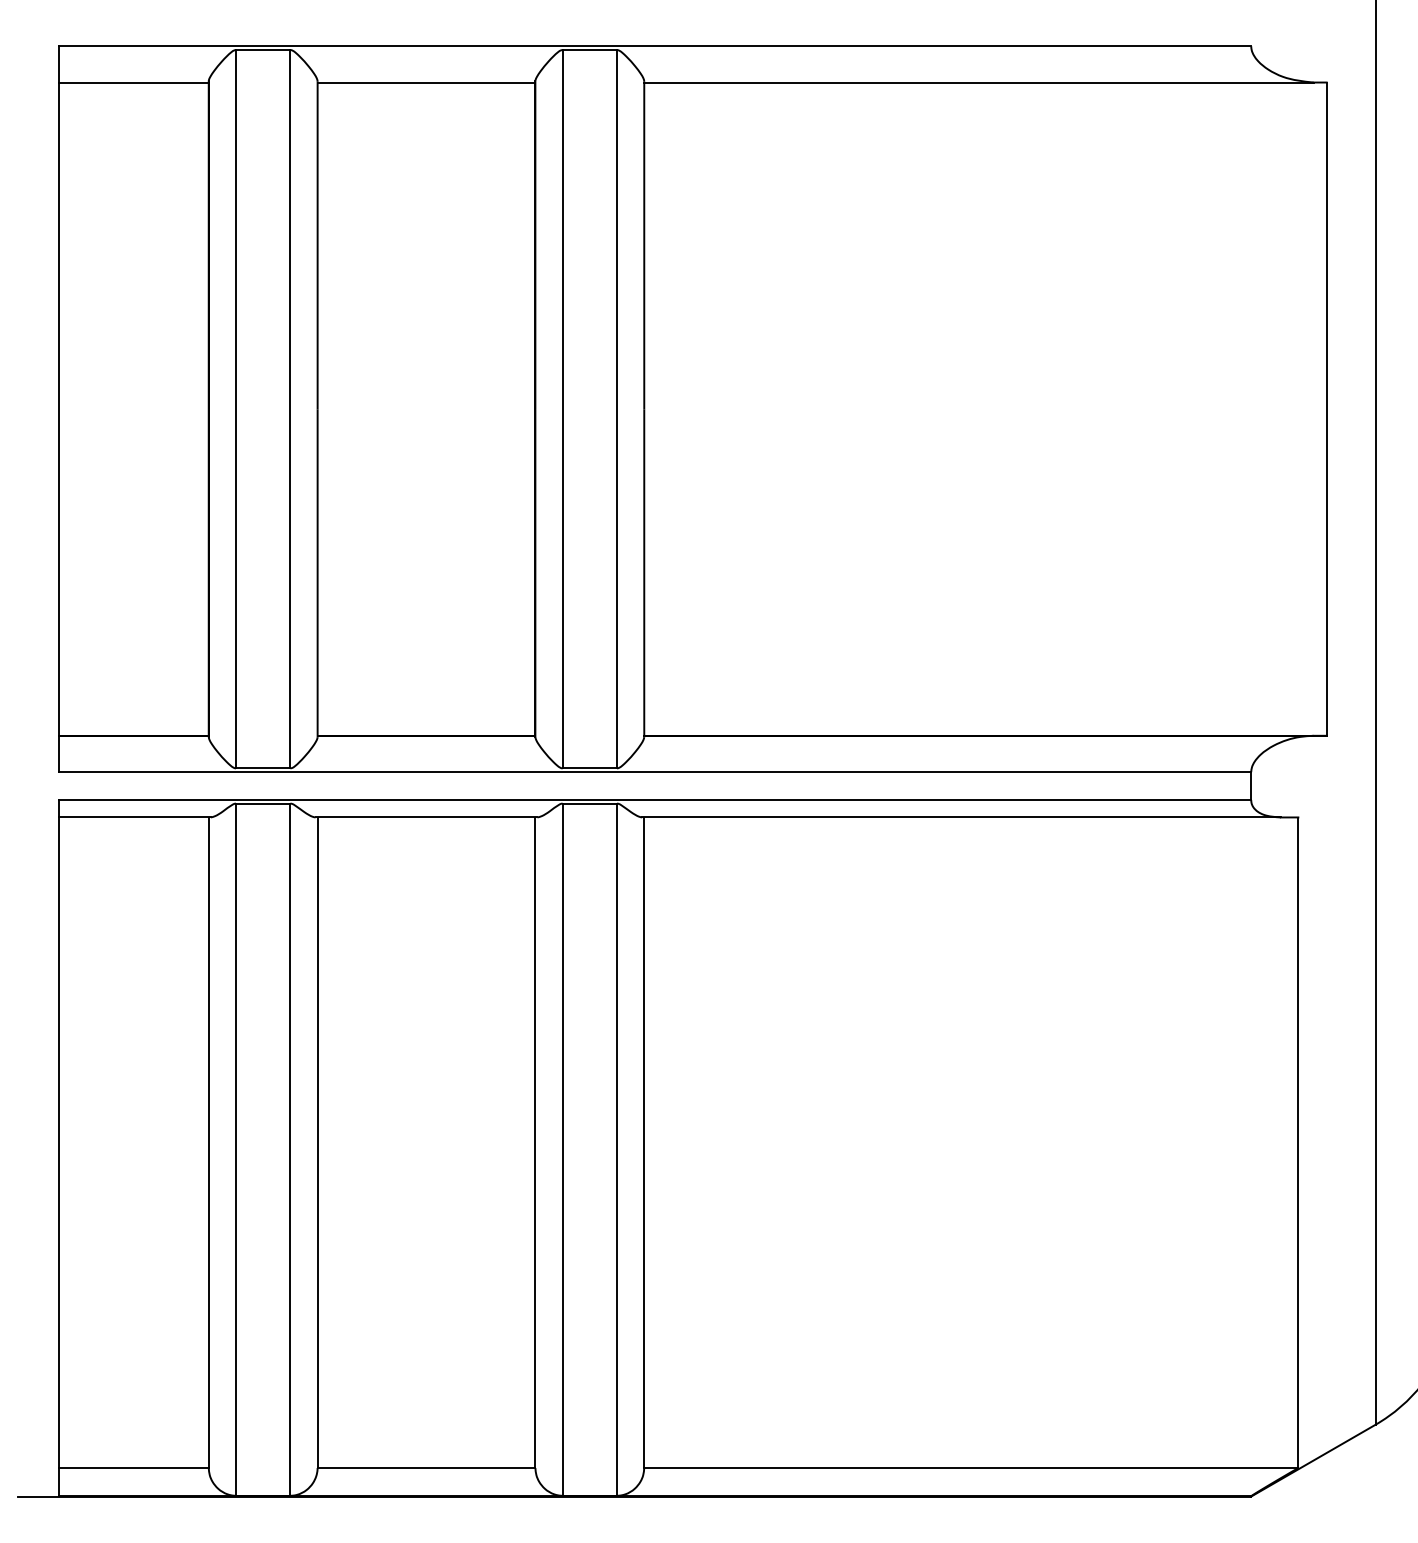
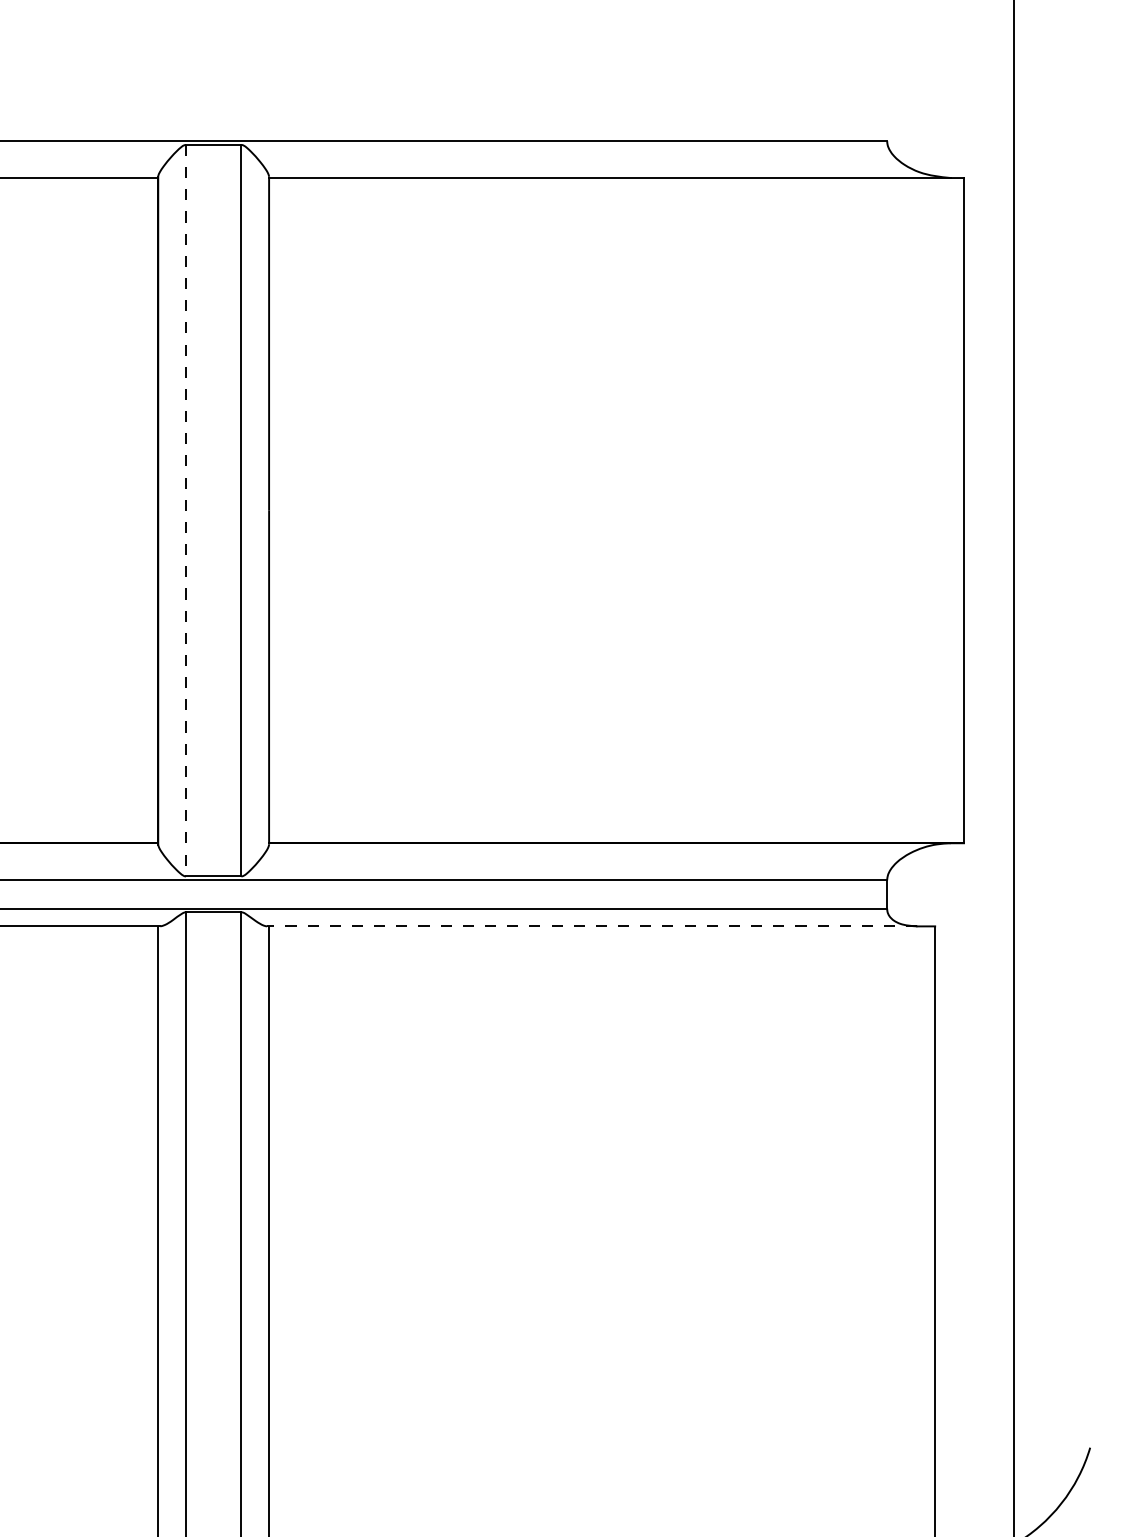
line: (562, 409) -> (185, 510), solid -> dashed
line: (961, 817) -> (592, 926), solid -> dashed

